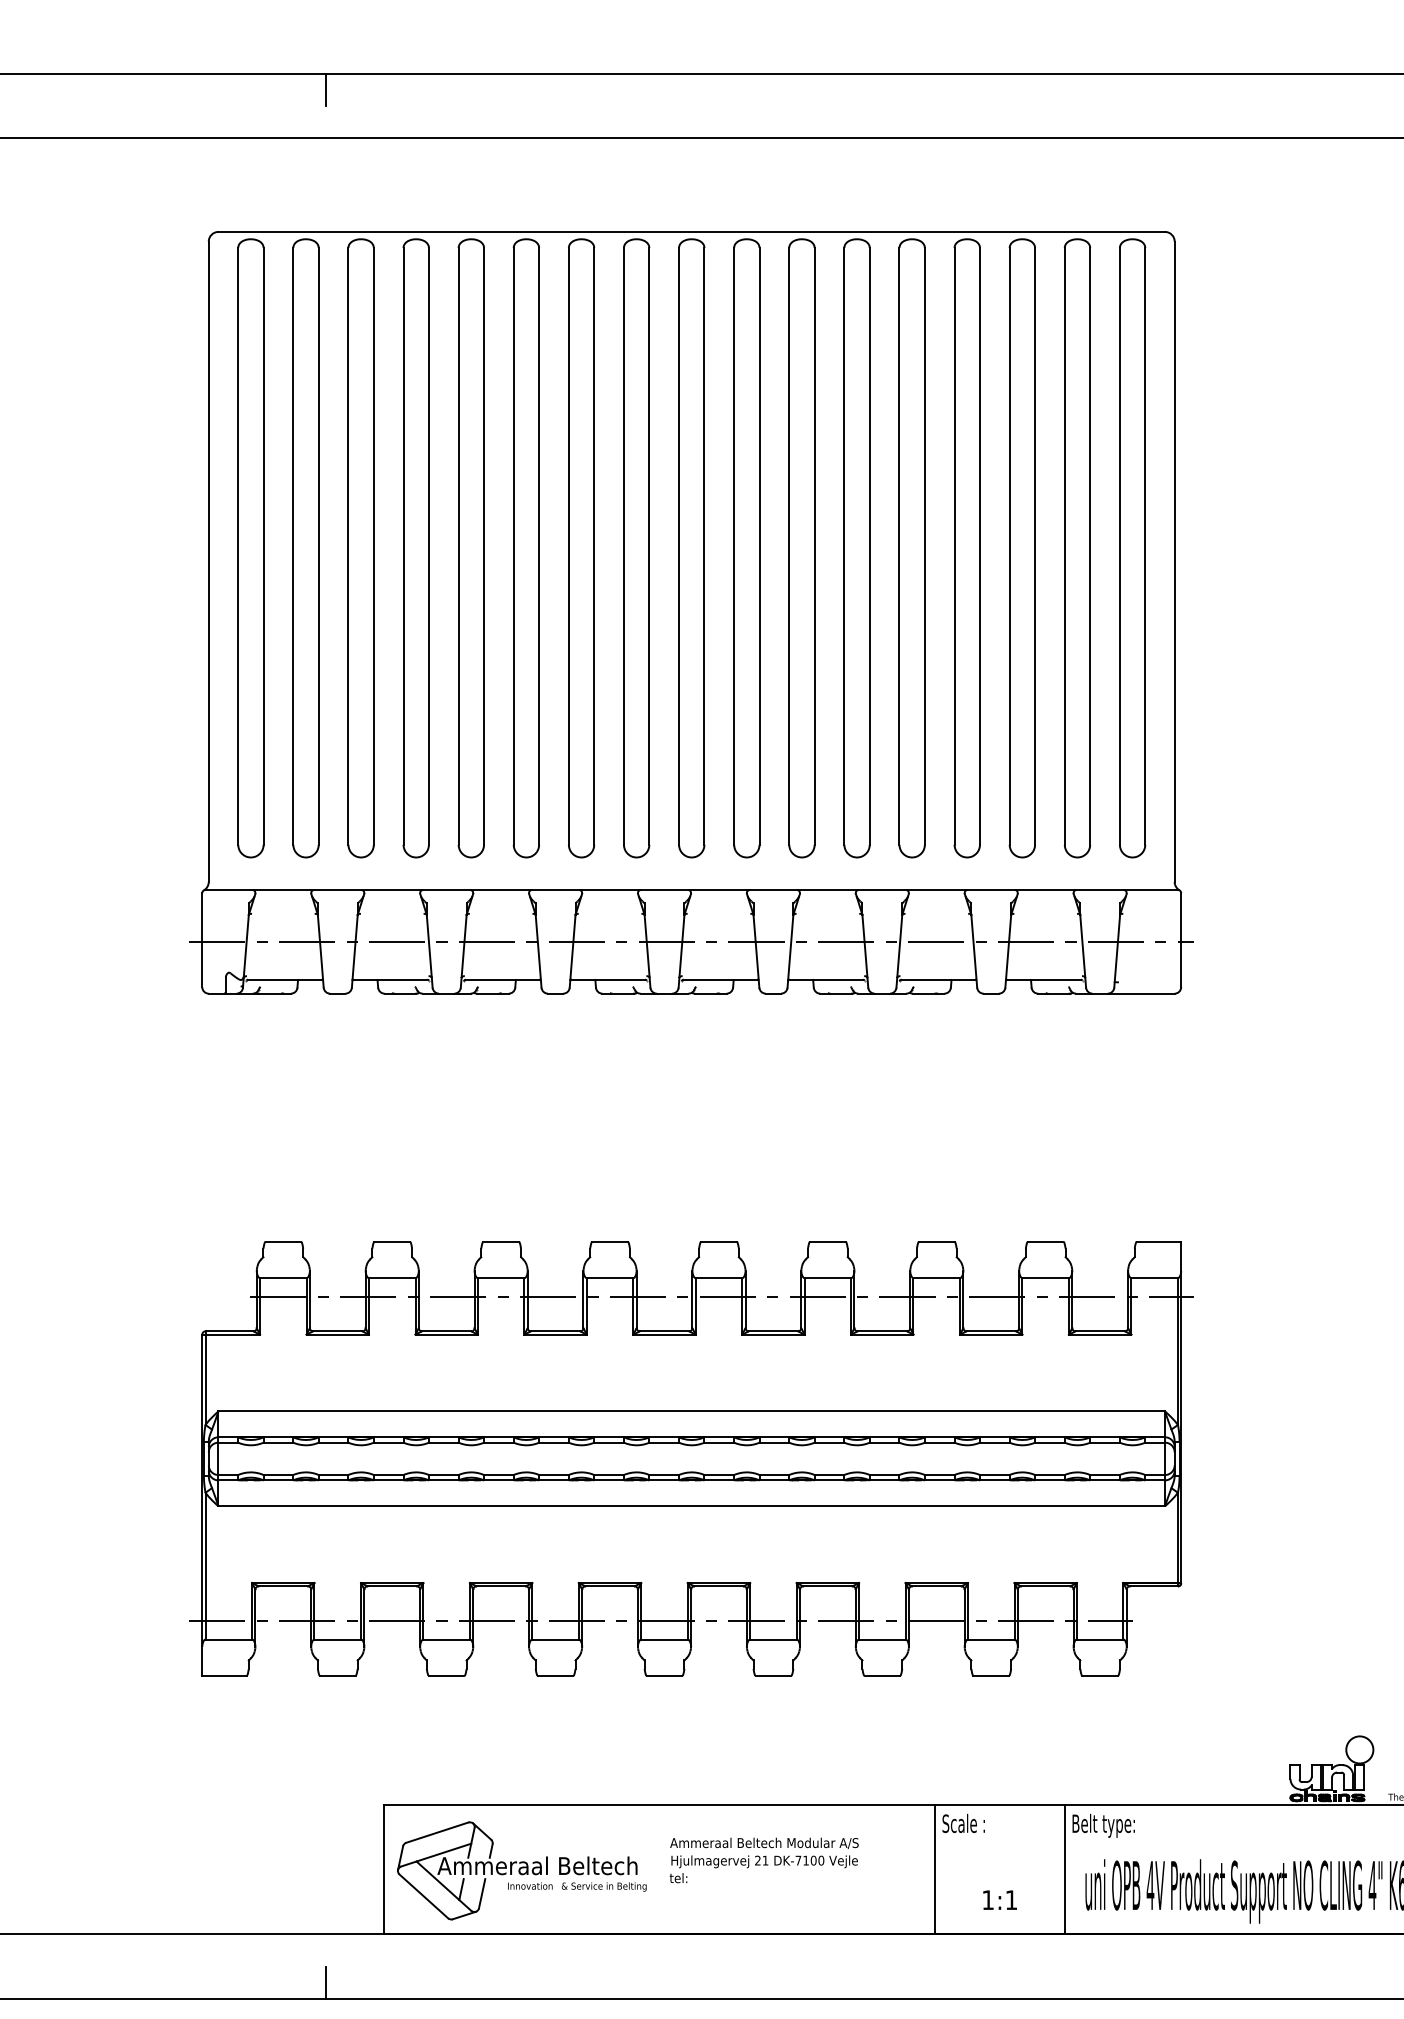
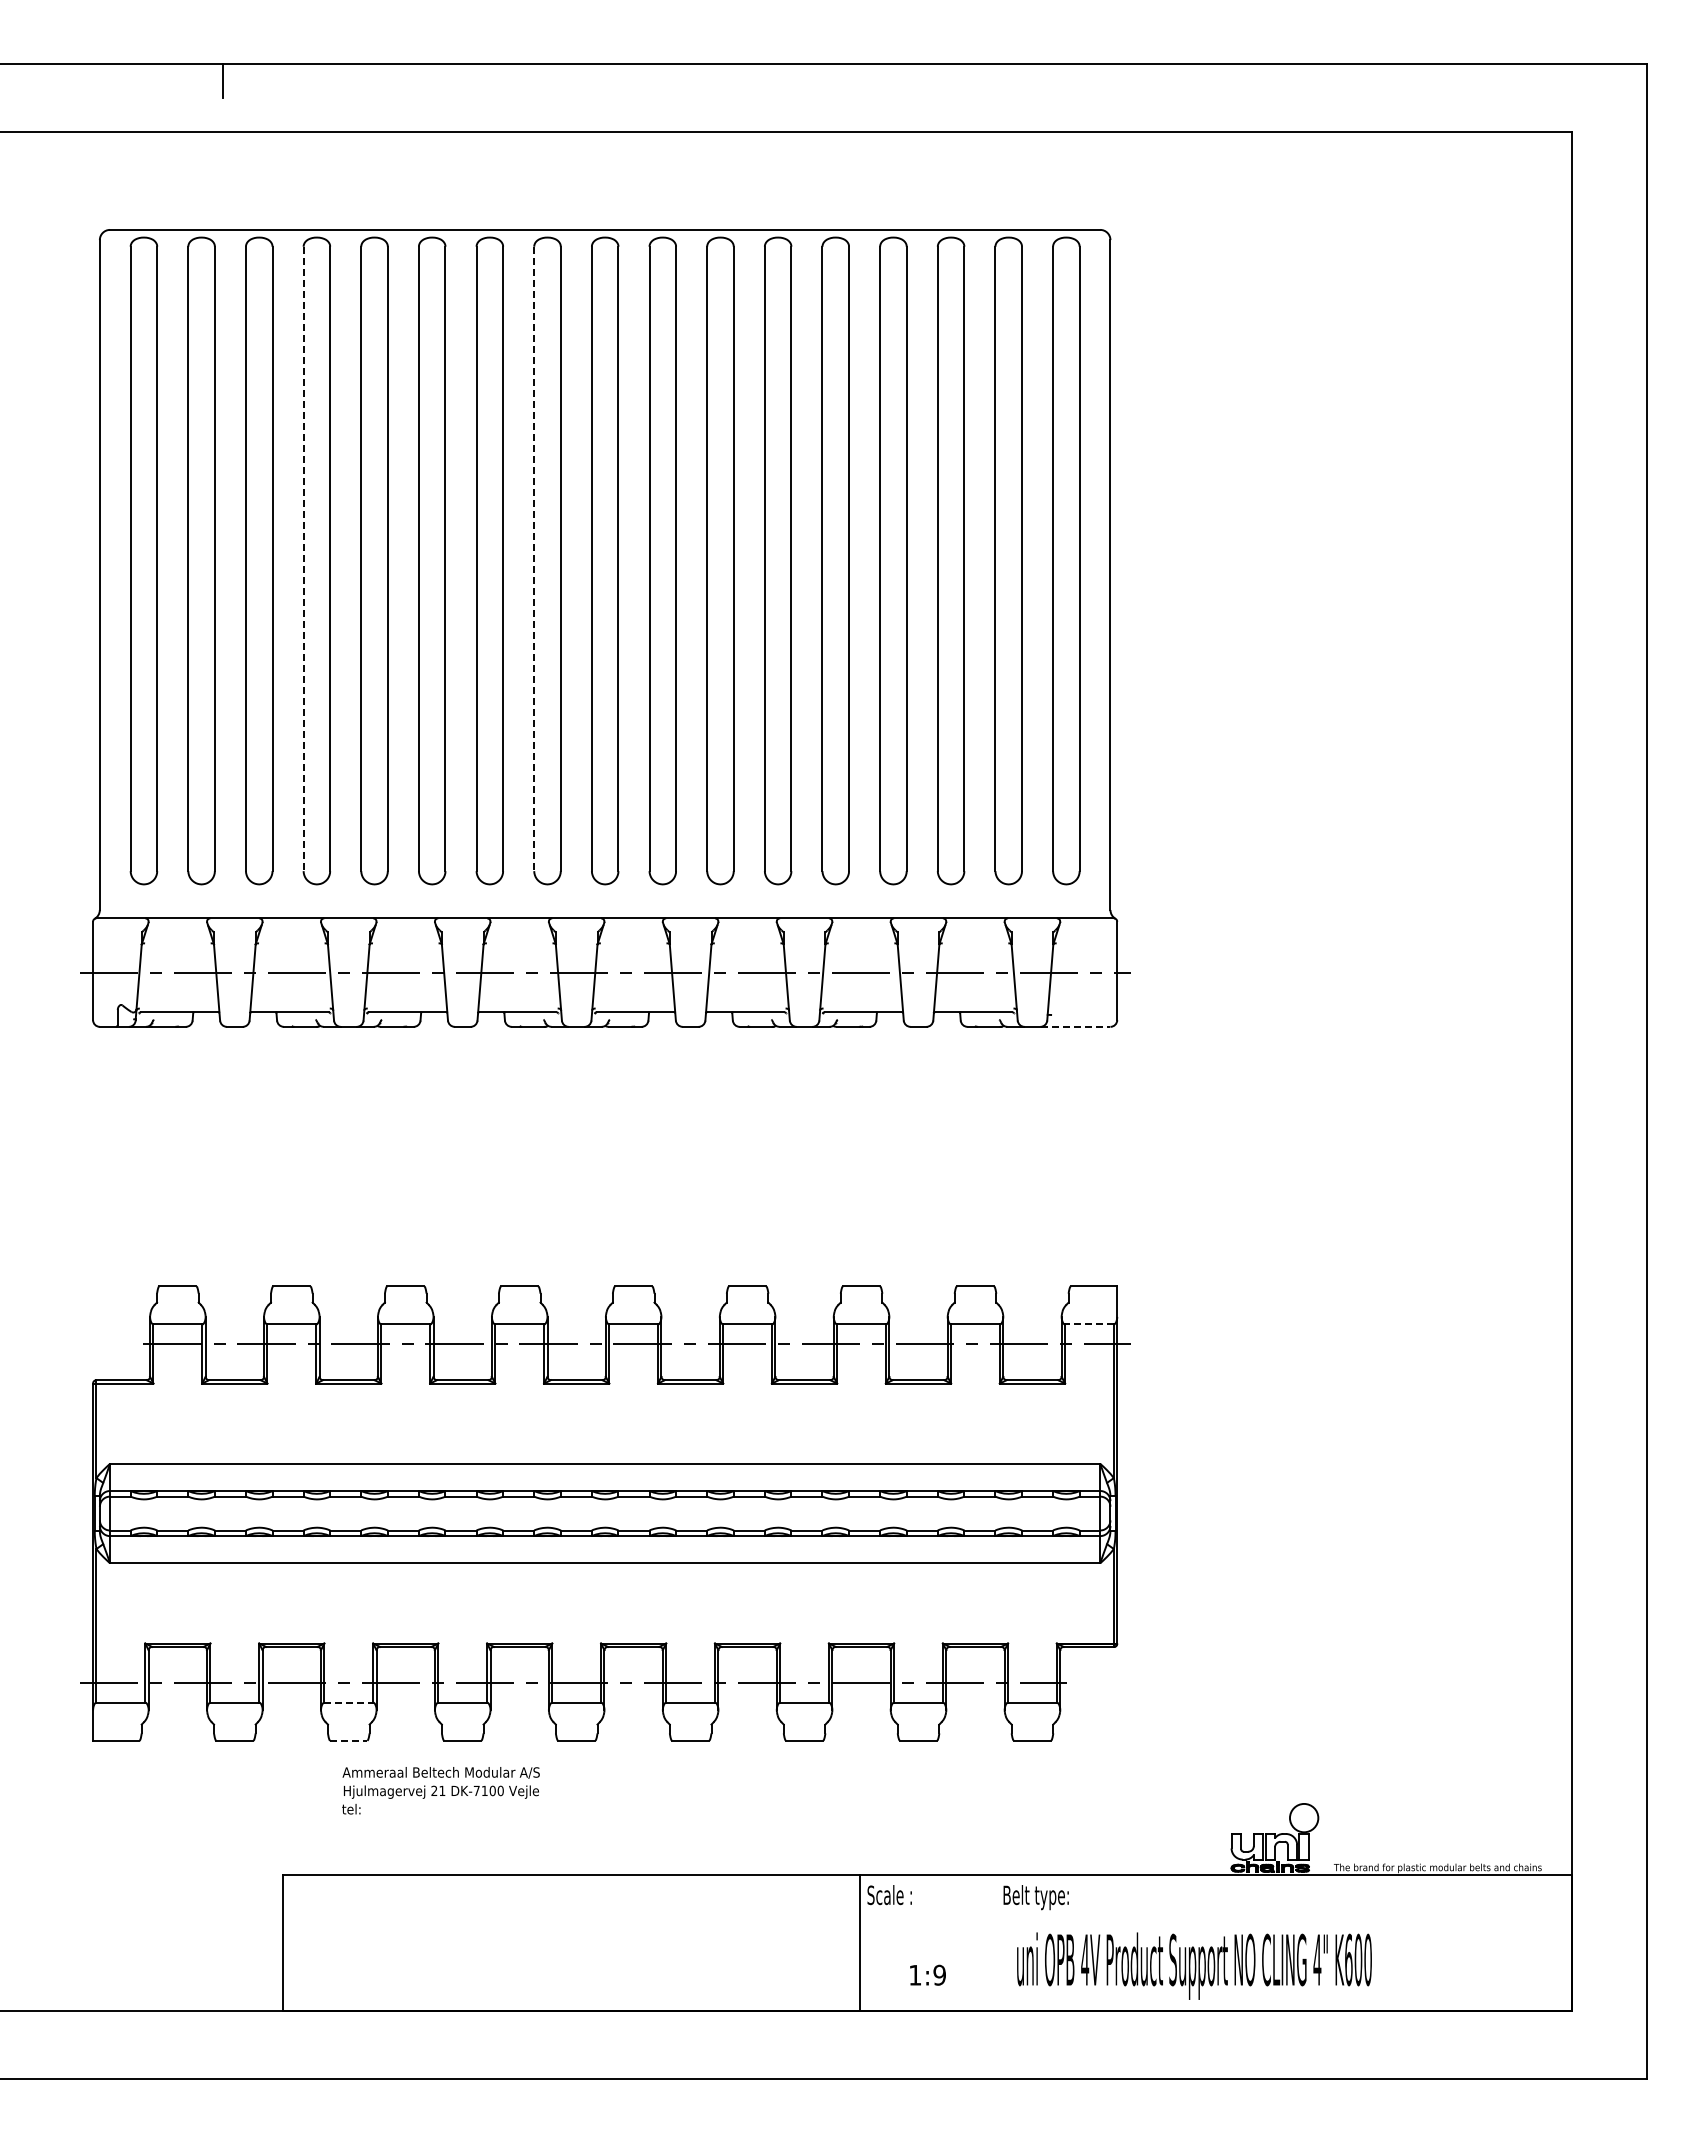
line: (403, 546) -> (303, 559), solid -> dashed
line: (624, 546) -> (534, 559), solid -> dashed
line: (1141, 993) -> (1075, 1026), solid -> dashed
line: (1153, 1278) -> (1088, 1324), solid -> dashed
line: (447, 1639) -> (349, 1702), solid -> dashed
line: (446, 1675) -> (348, 1740), solid -> dashed
text: (763, 1860) -> (440, 1790), moved
line: (1064, 1868) -> (995, 1942), removed
part: (520, 1870) -> (426, 1944), removed
text: (1011, 1899) -> (939, 1974), 1:1 -> 1:9
line: (325, 1982) -> (222, 2061), removed

